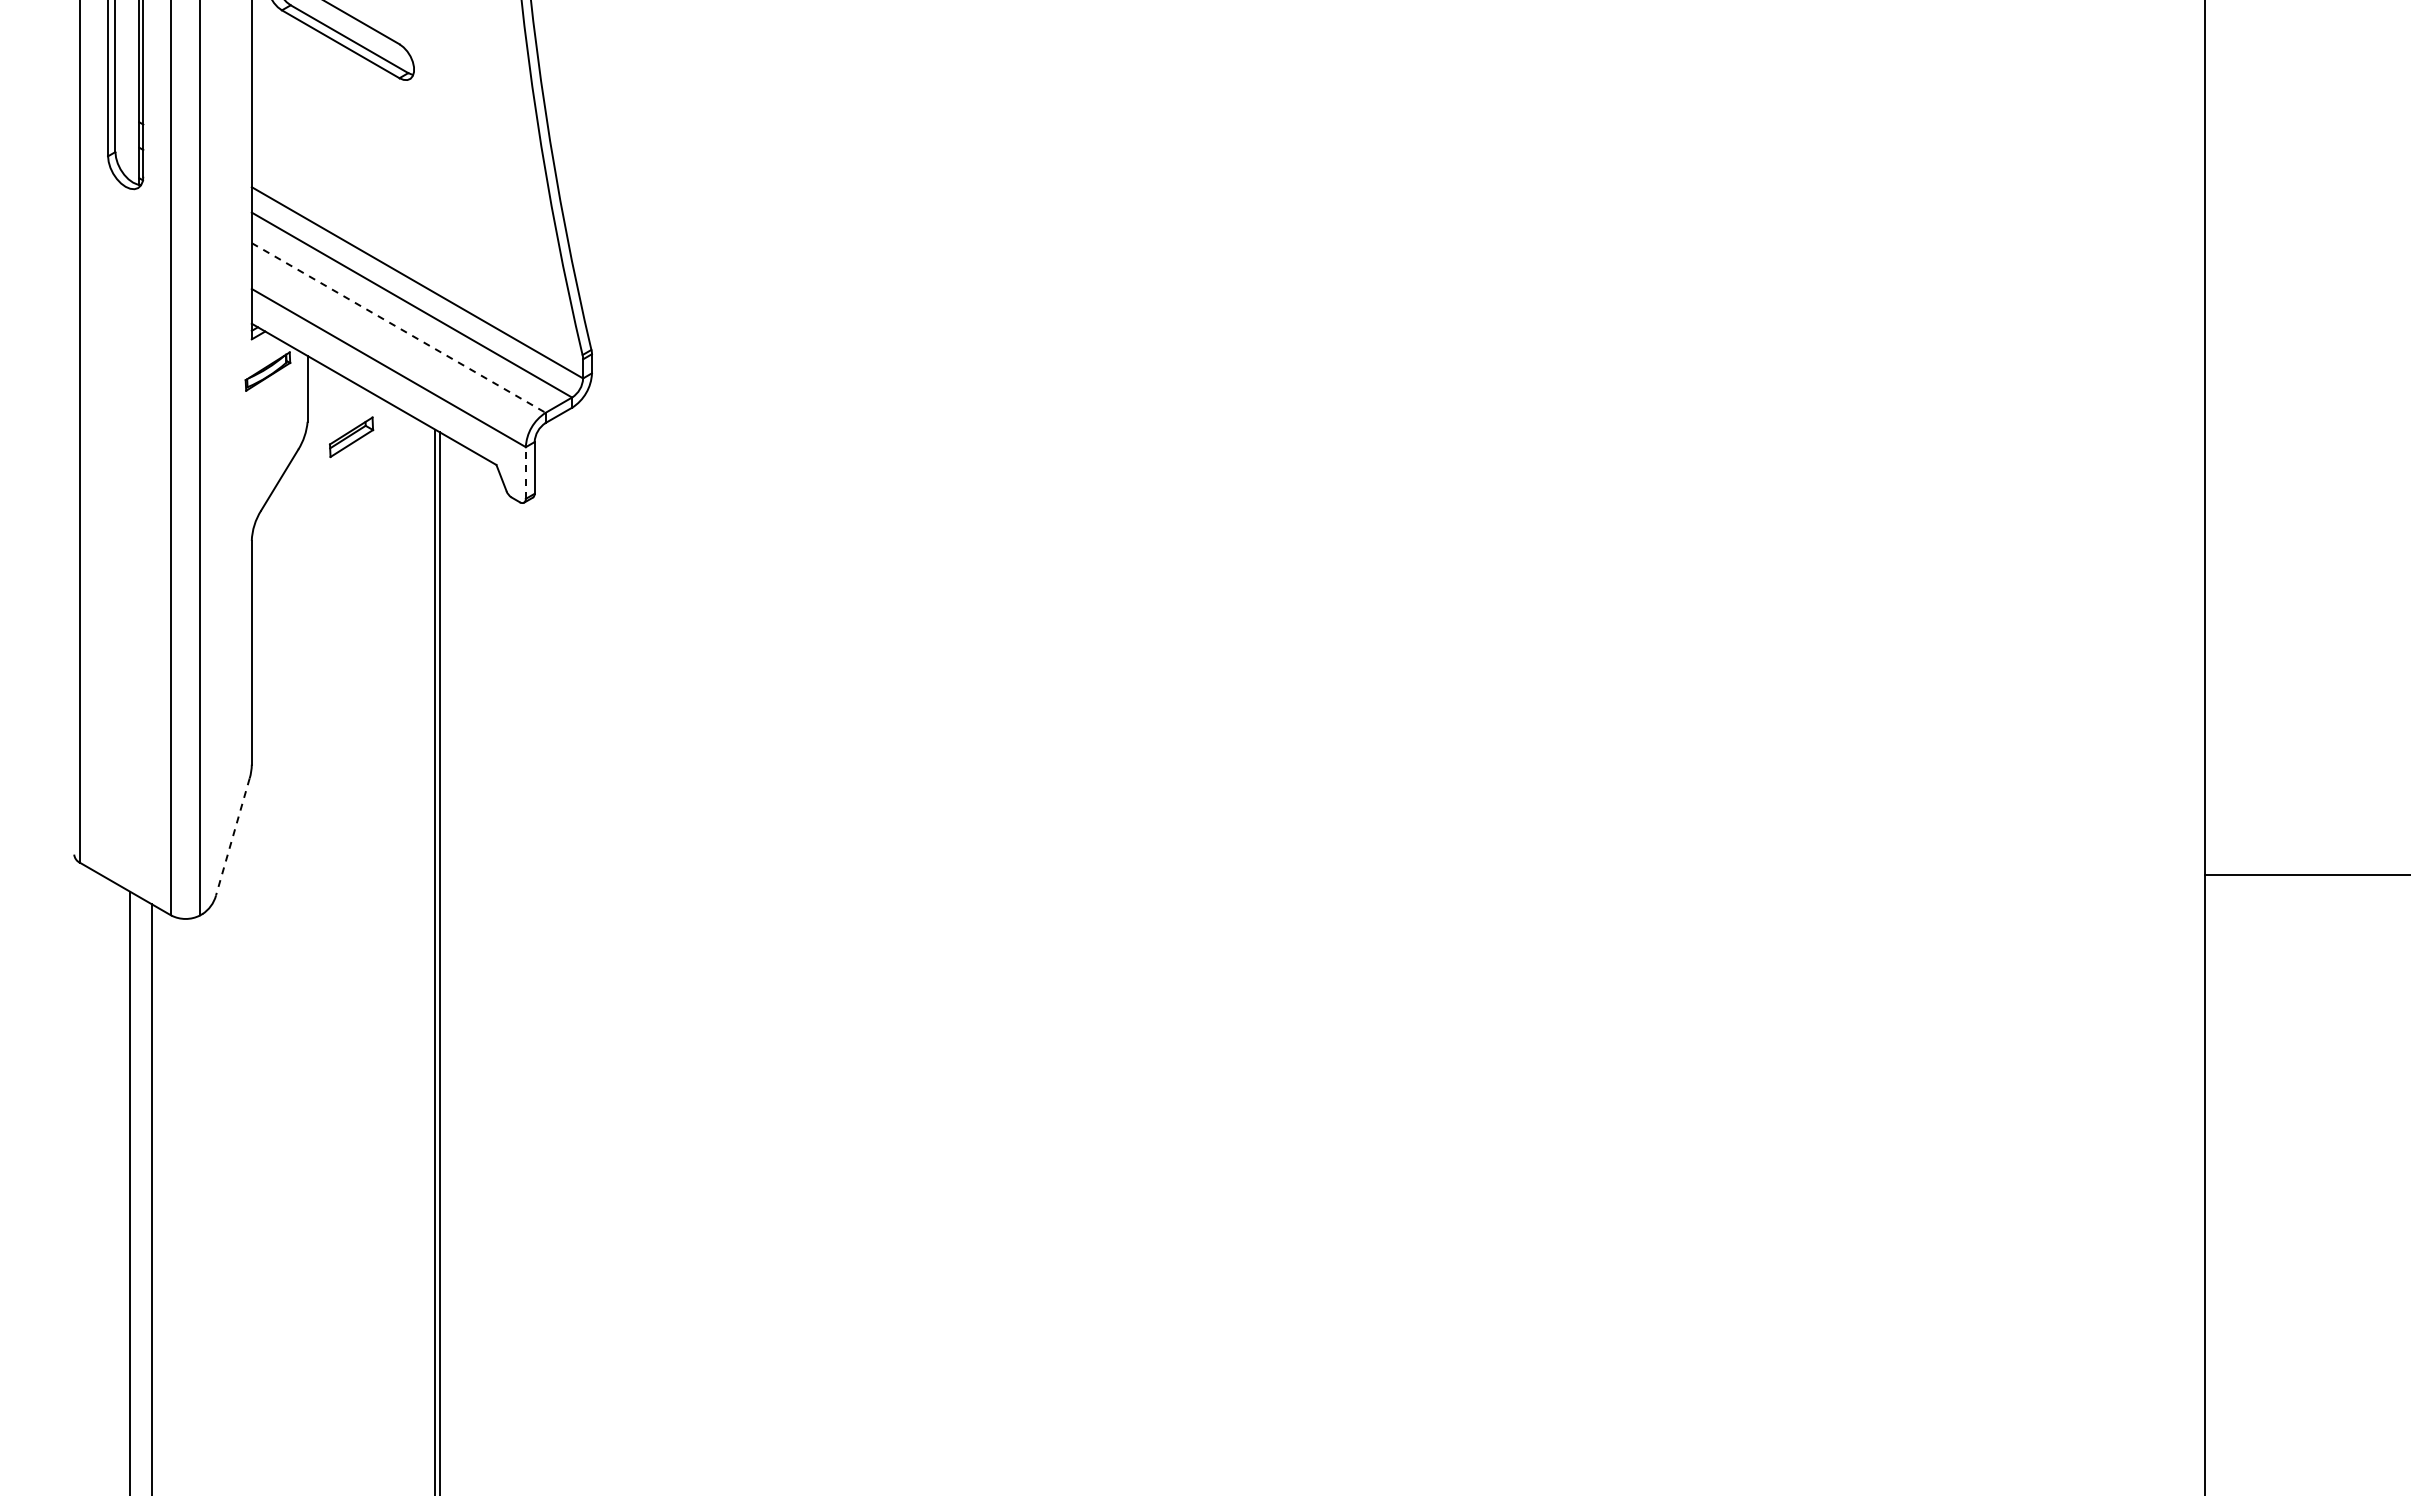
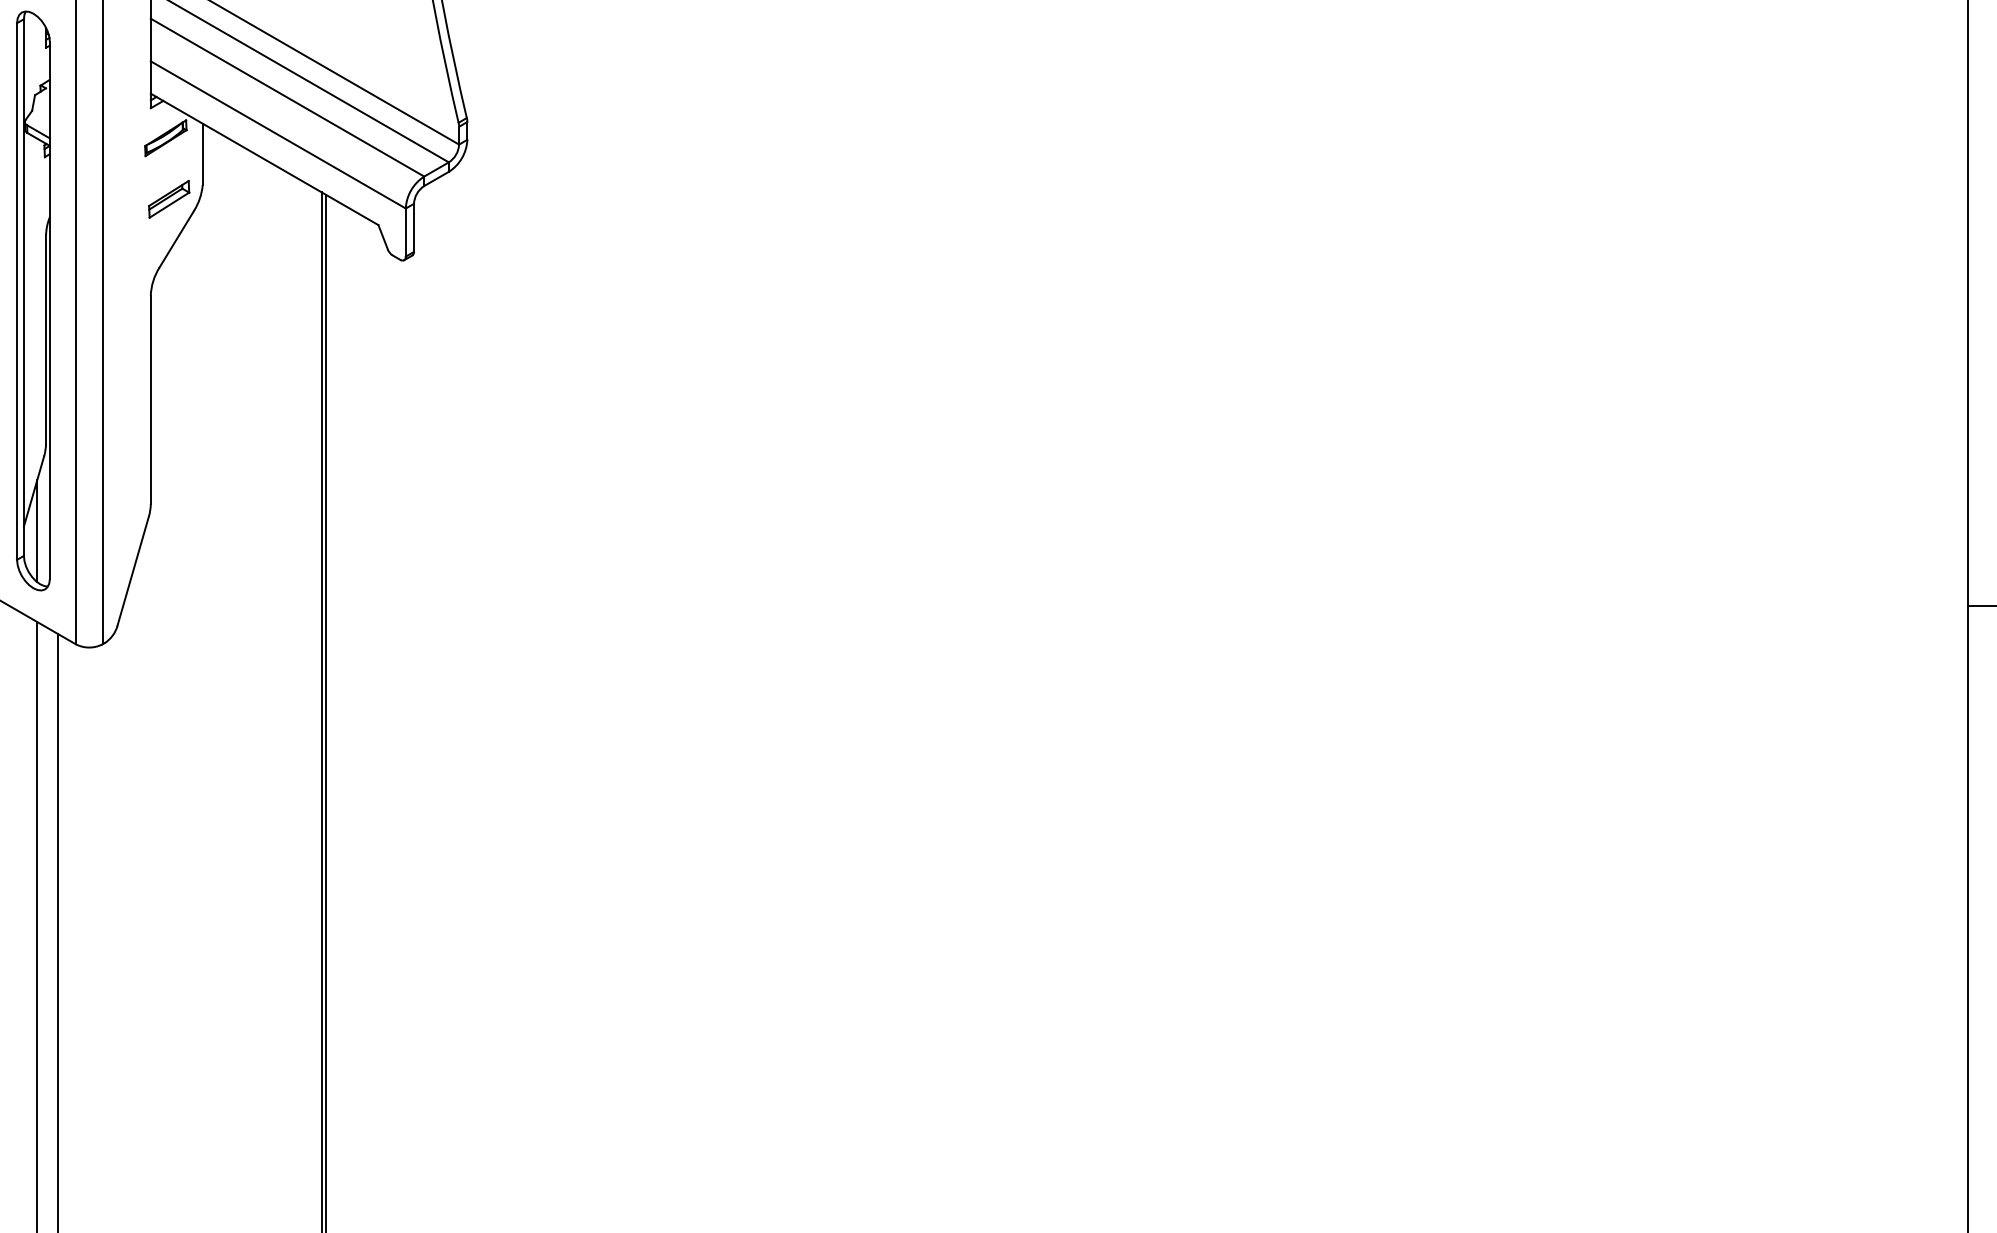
line: (398, 327) -> (287, 97), dashed -> solid
part: (351, 436) -> (169, 198), moved
line: (525, 473) -> (405, 233), dashed -> solid
part: (125, 546) -> (33, 300), added
line: (232, 836) -> (132, 570), dashed -> solid

